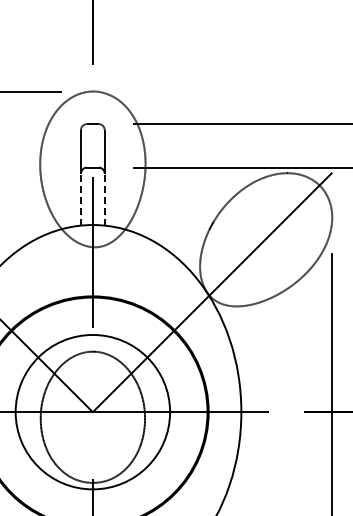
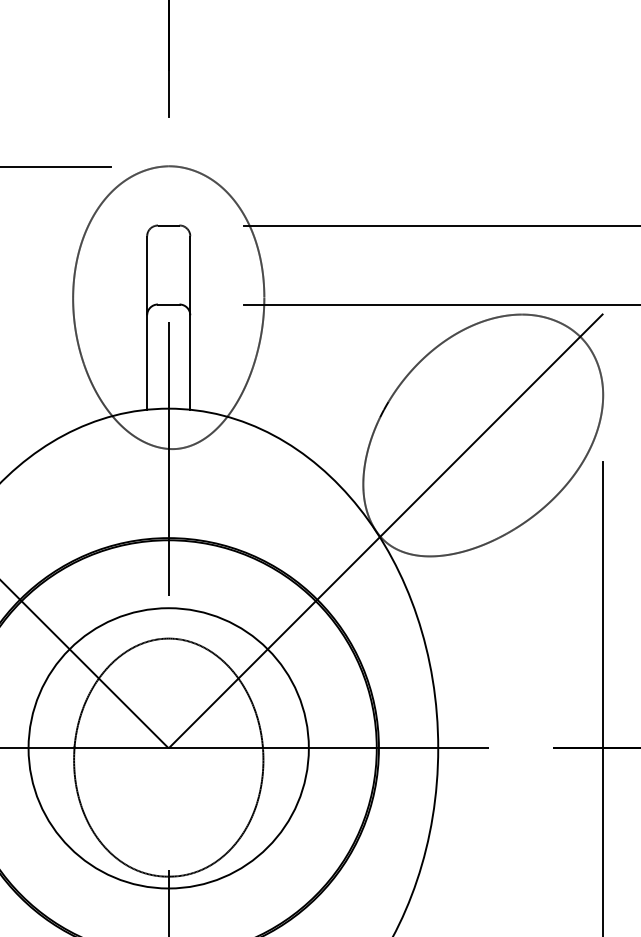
line: (81, 199) -> (148, 362), dashed -> solid
line: (104, 199) -> (189, 362), dashed -> solid

